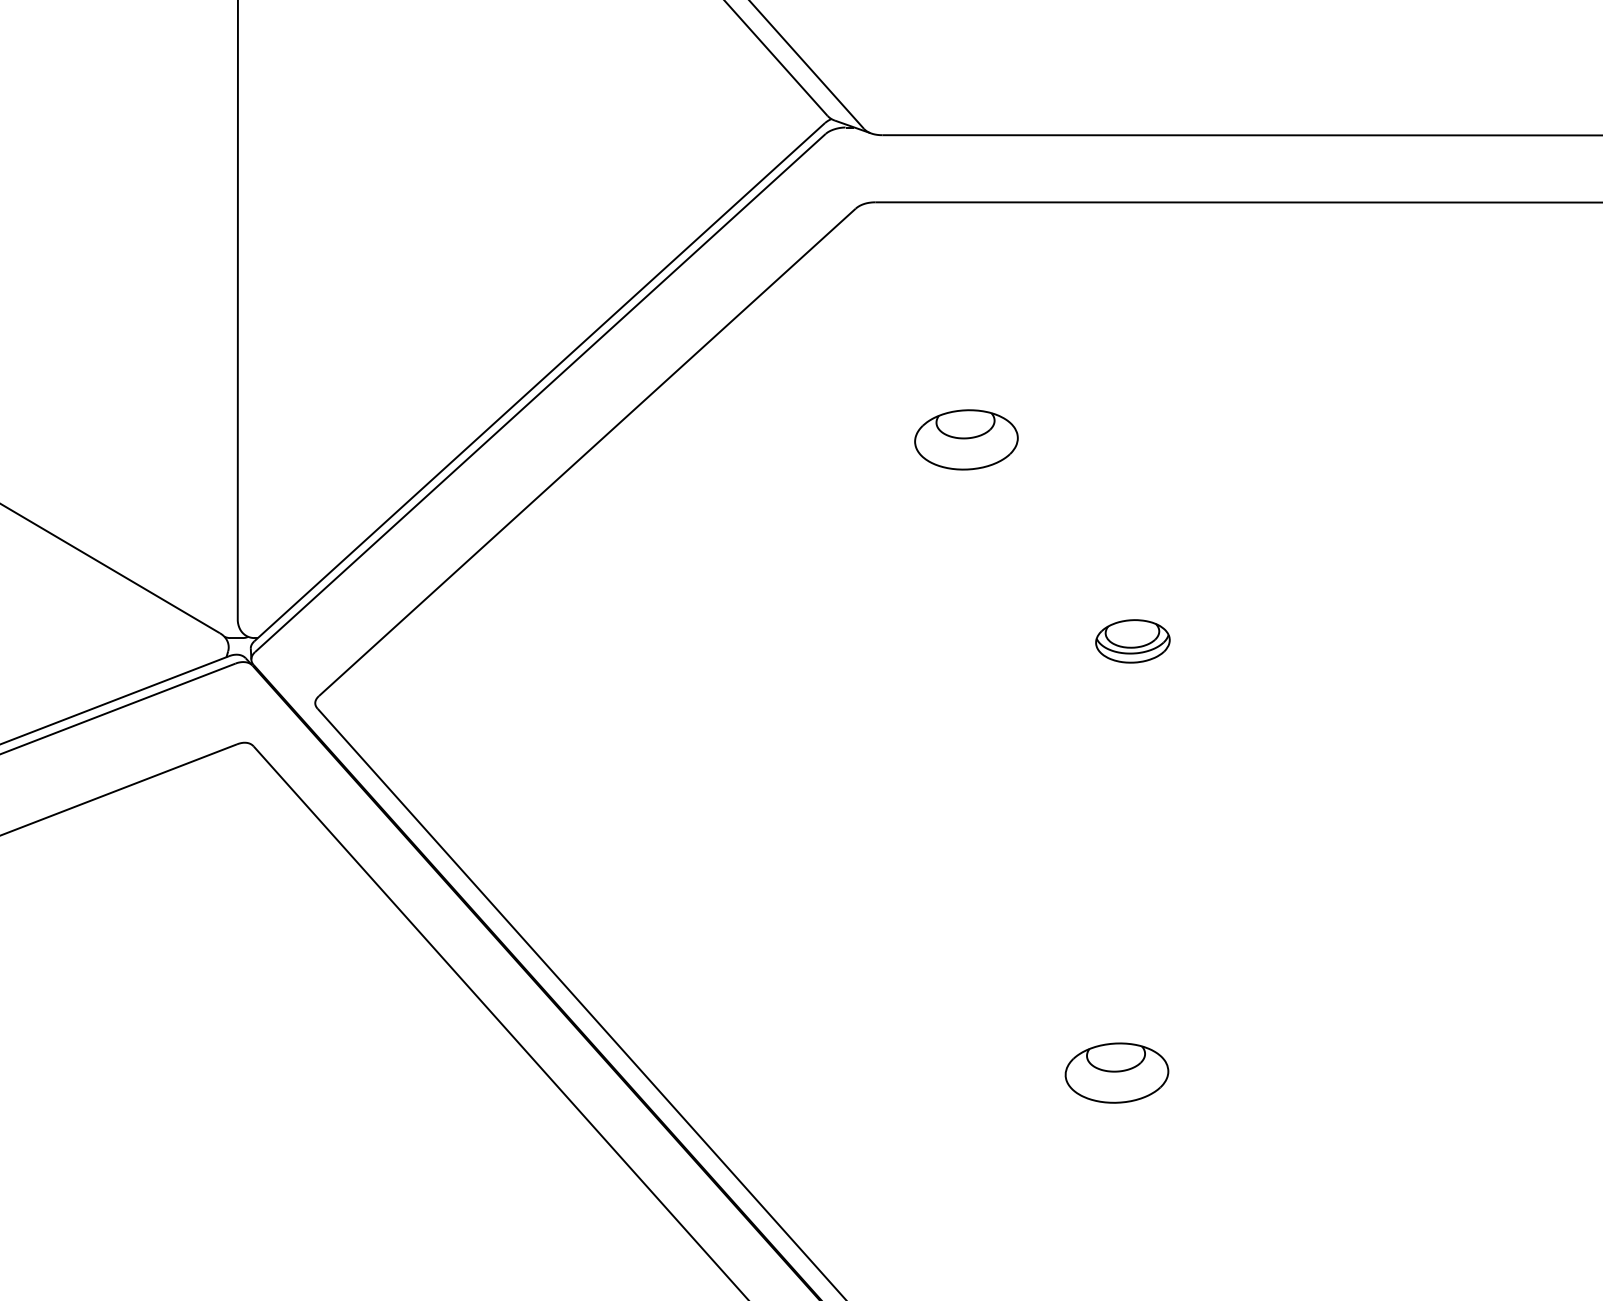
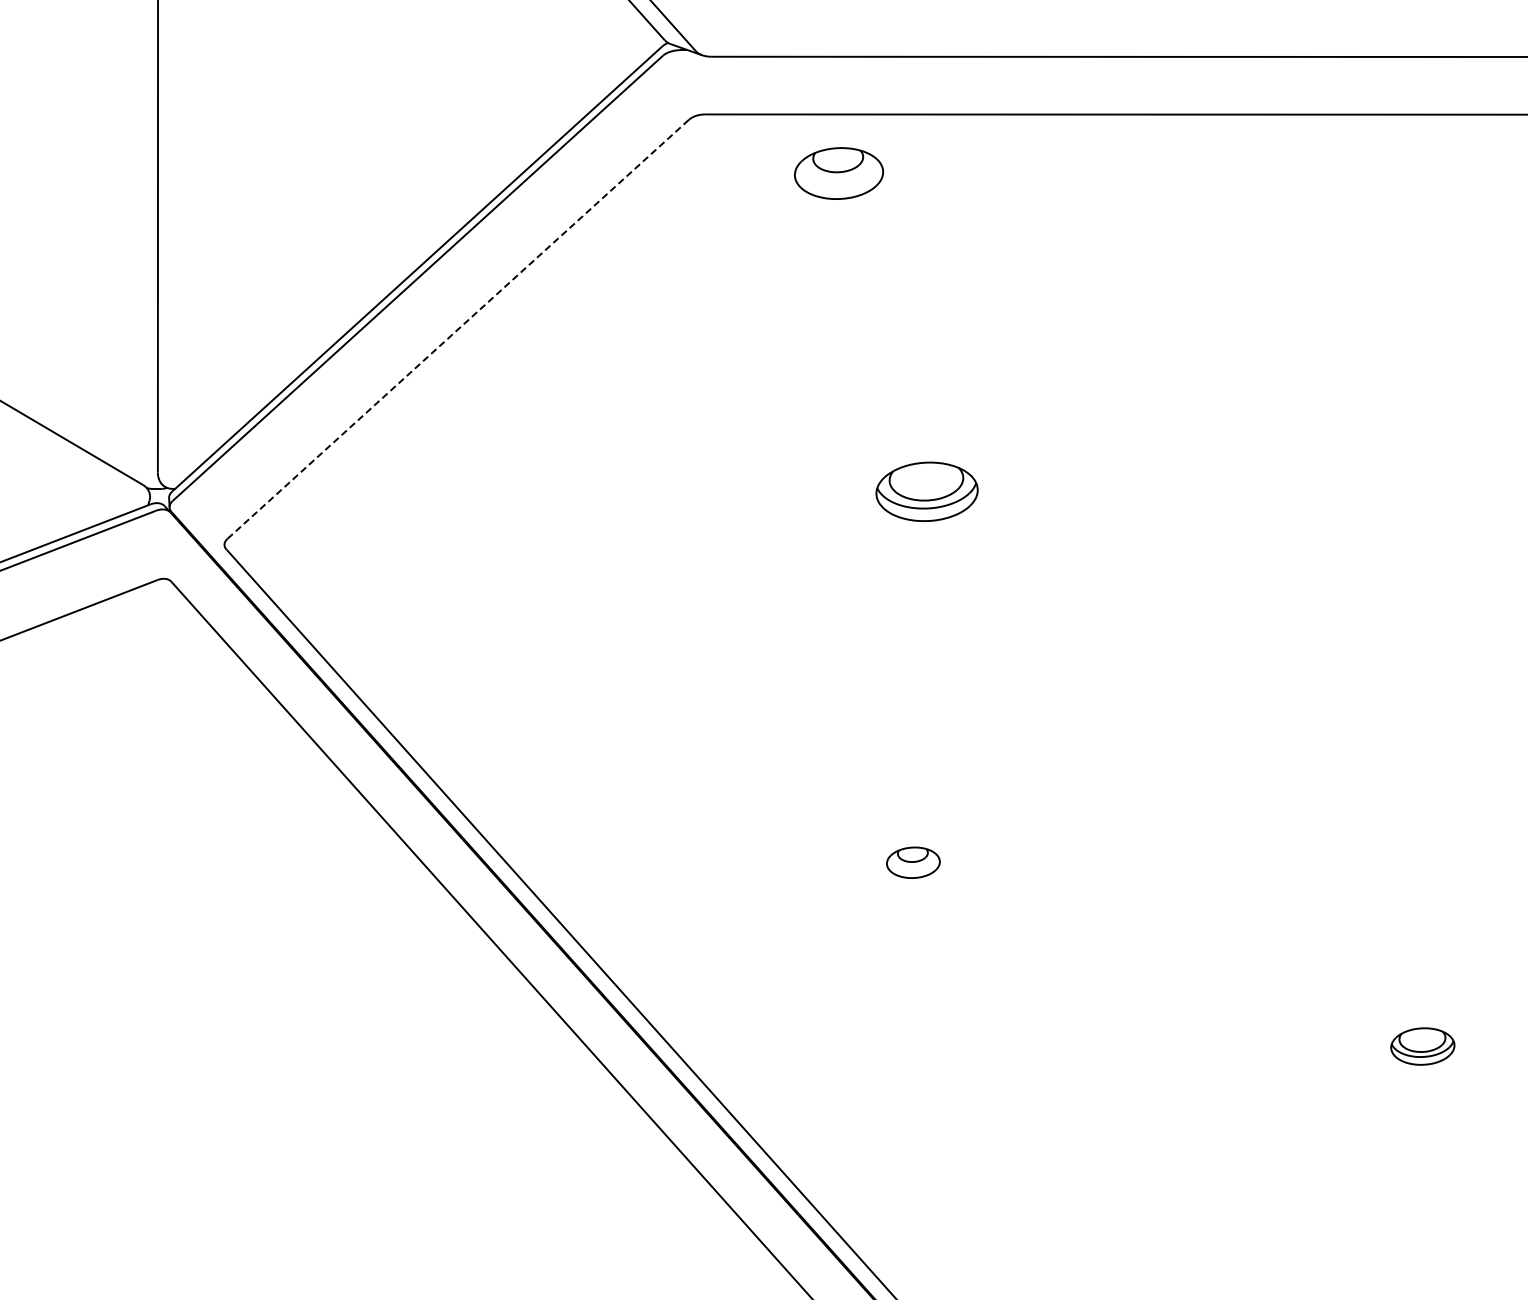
part: (967, 439) -> (839, 173), moved
line: (586, 452) -> (457, 329), solid -> dashed
part: (1132, 641) -> (926, 491), size x1.6
part: (1117, 1072) -> (913, 862), size x0.6

